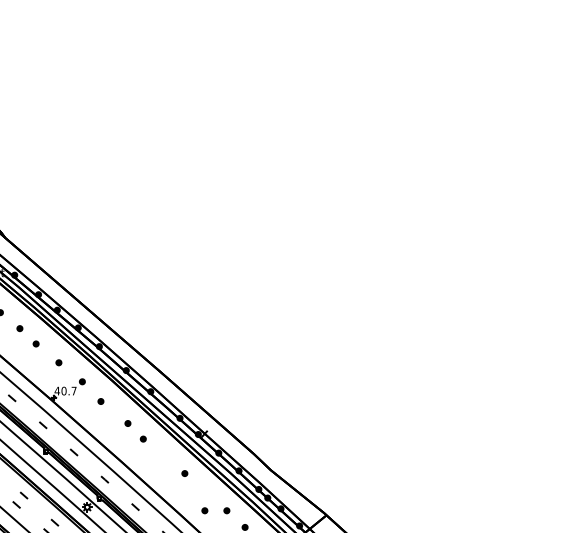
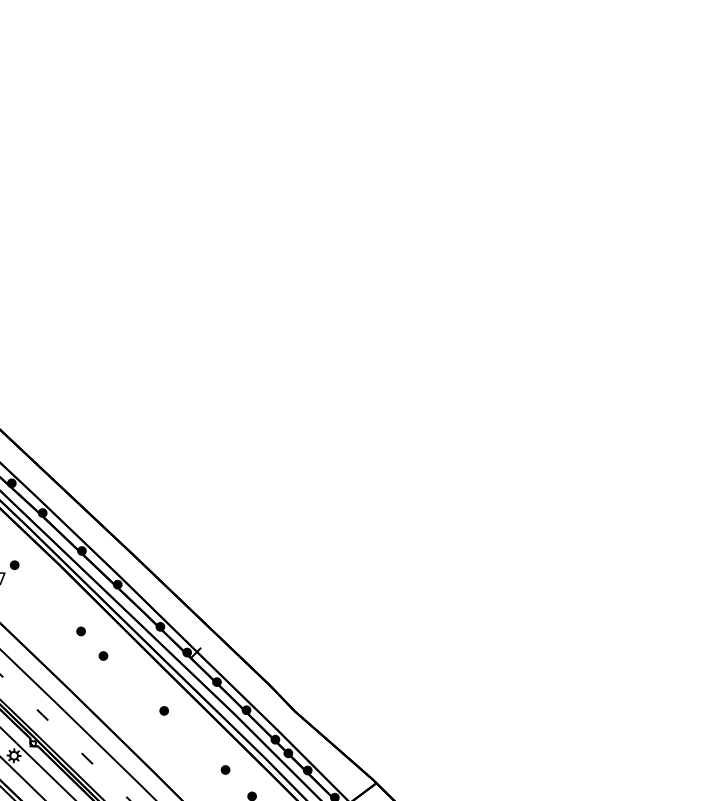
part: (100, 401) -> (40, 596), removed
part: (204, 510) -> (191, 768), removed

